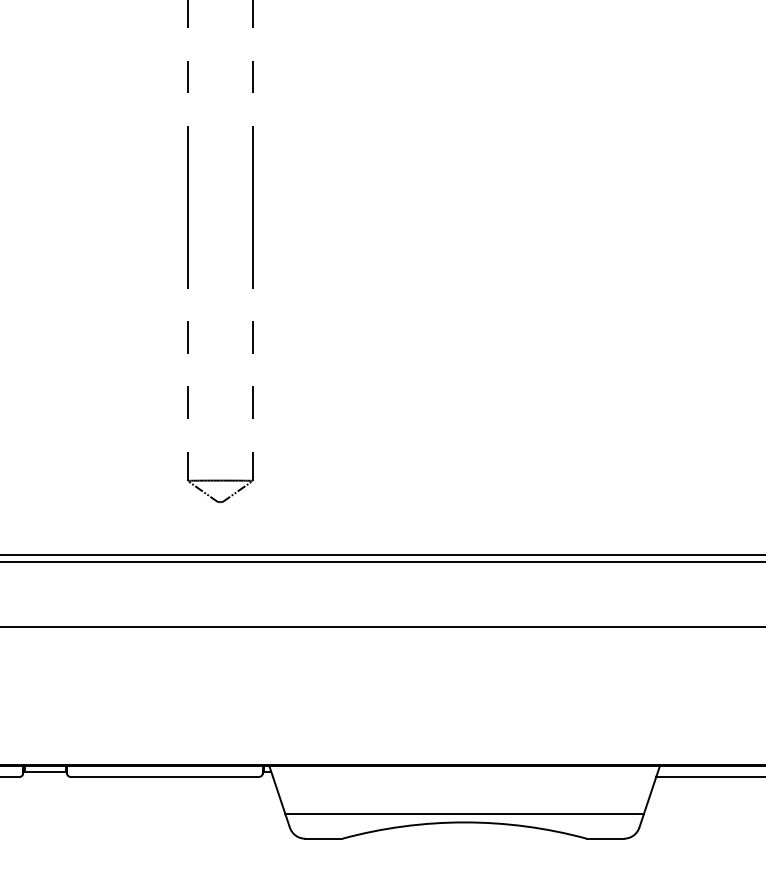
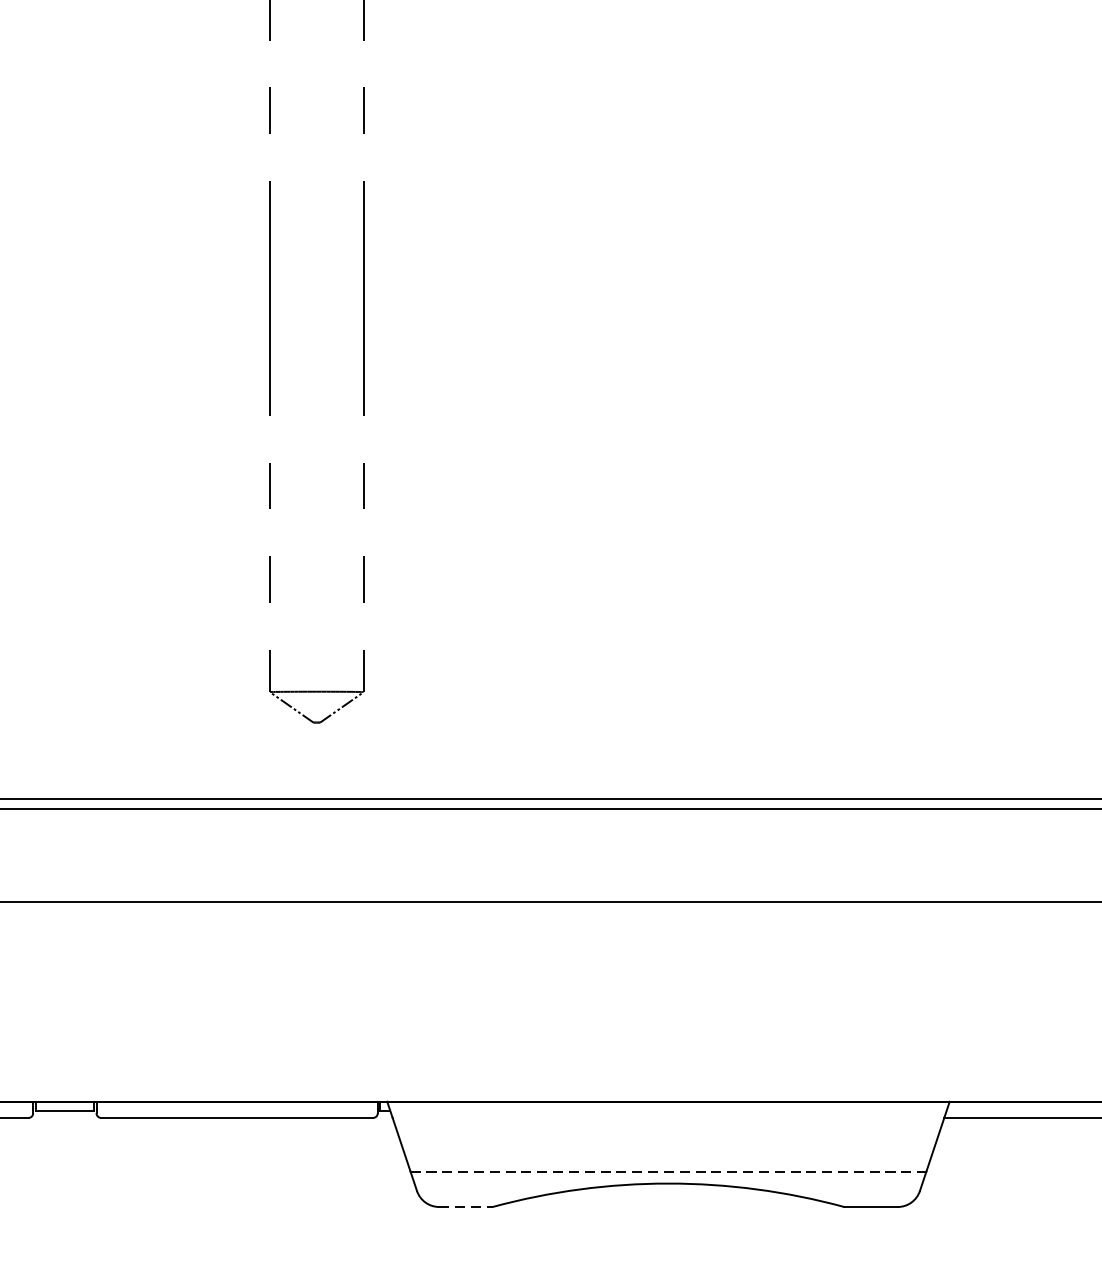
line: (465, 814) -> (669, 1172), solid -> dashed
line: (323, 838) -> (465, 1206), solid -> dashed

